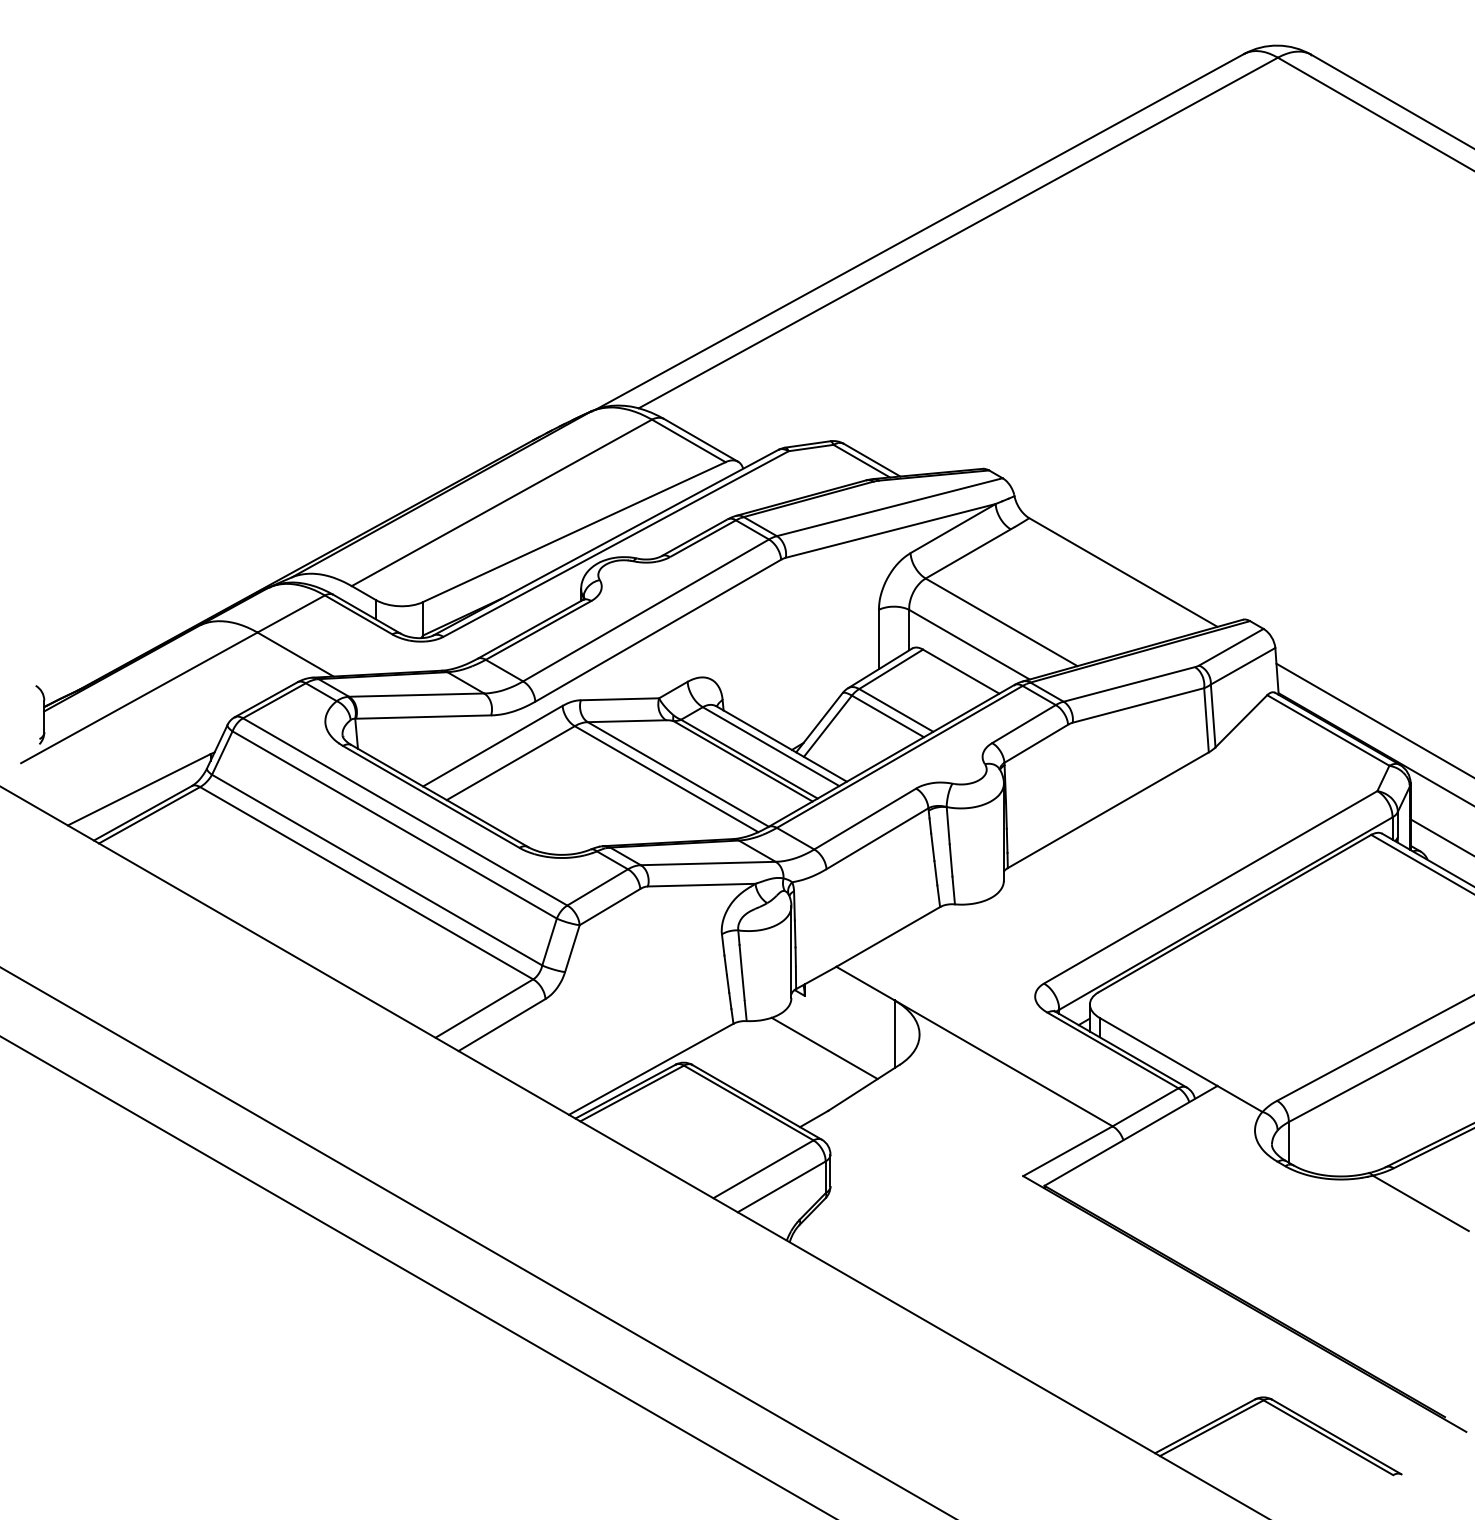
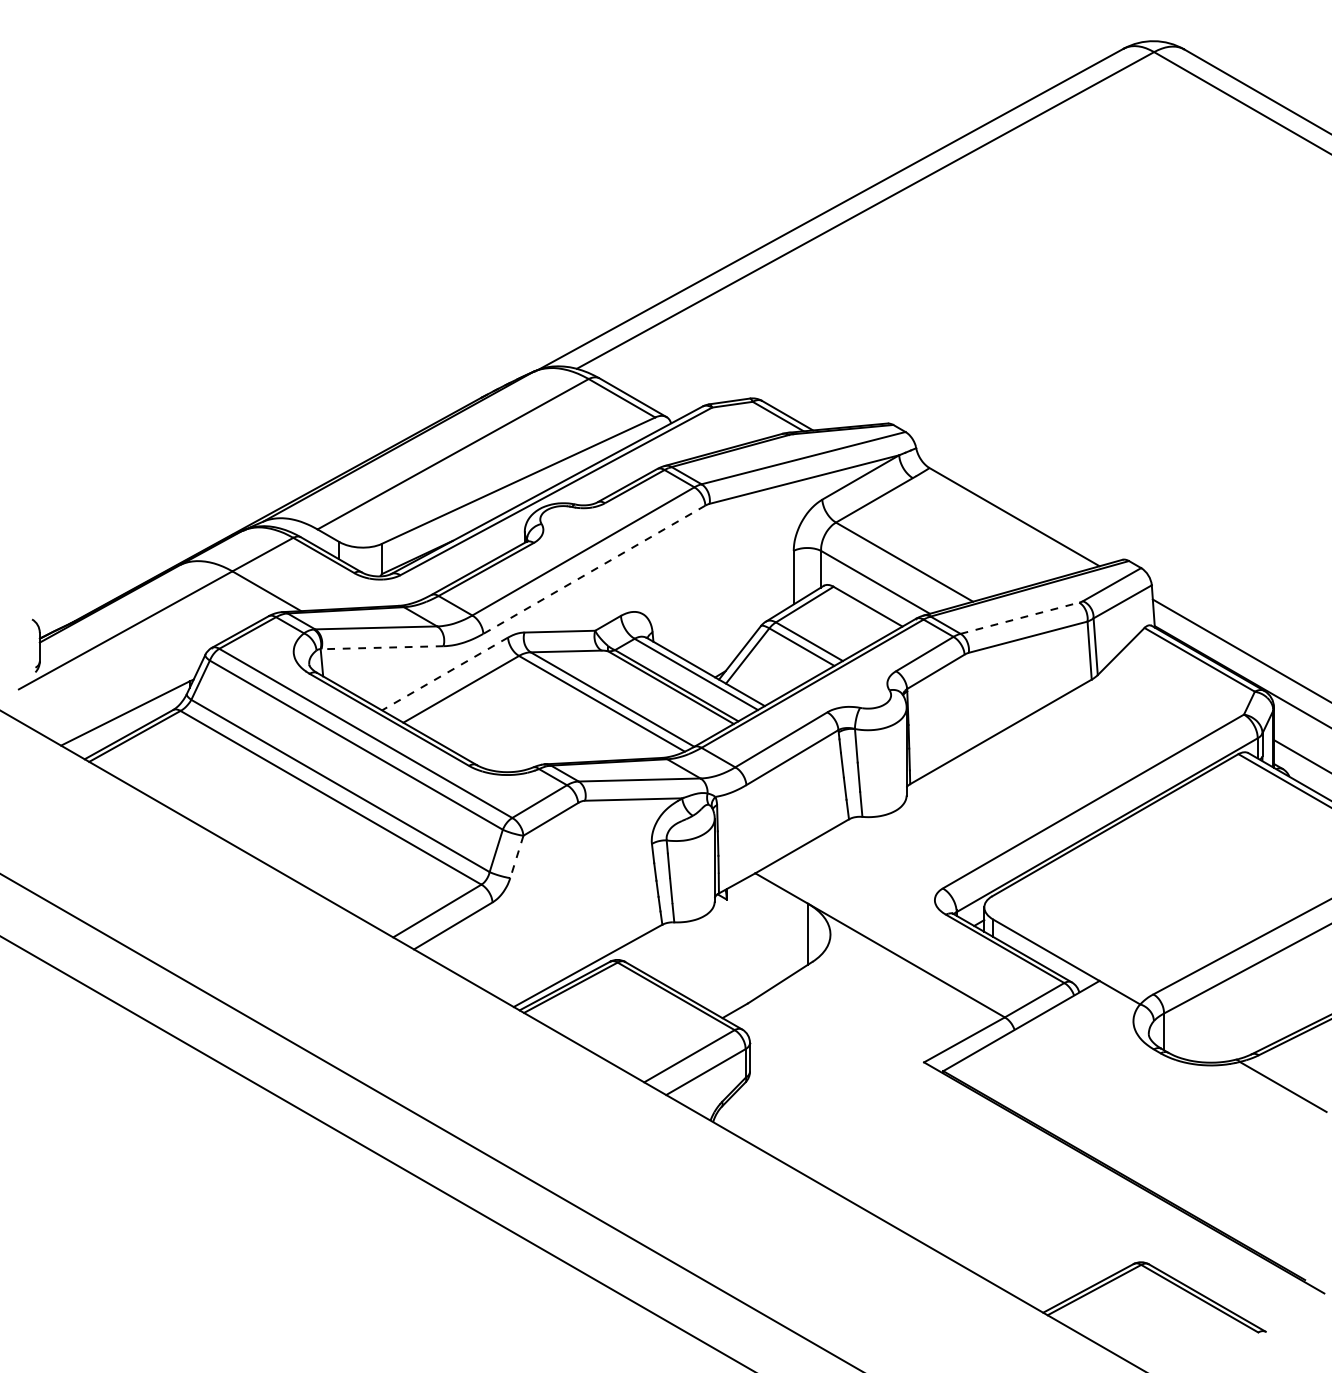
line: (658, 630) -> (594, 569), solid -> dashed
line: (1129, 684) -> (1020, 618), solid -> dashed
line: (423, 717) -> (382, 648), solid -> dashed
line: (492, 746) -> (444, 674), solid -> dashed
line: (572, 948) -> (516, 856), solid -> dashed
line: (824, 1048) -> (744, 947), removed

